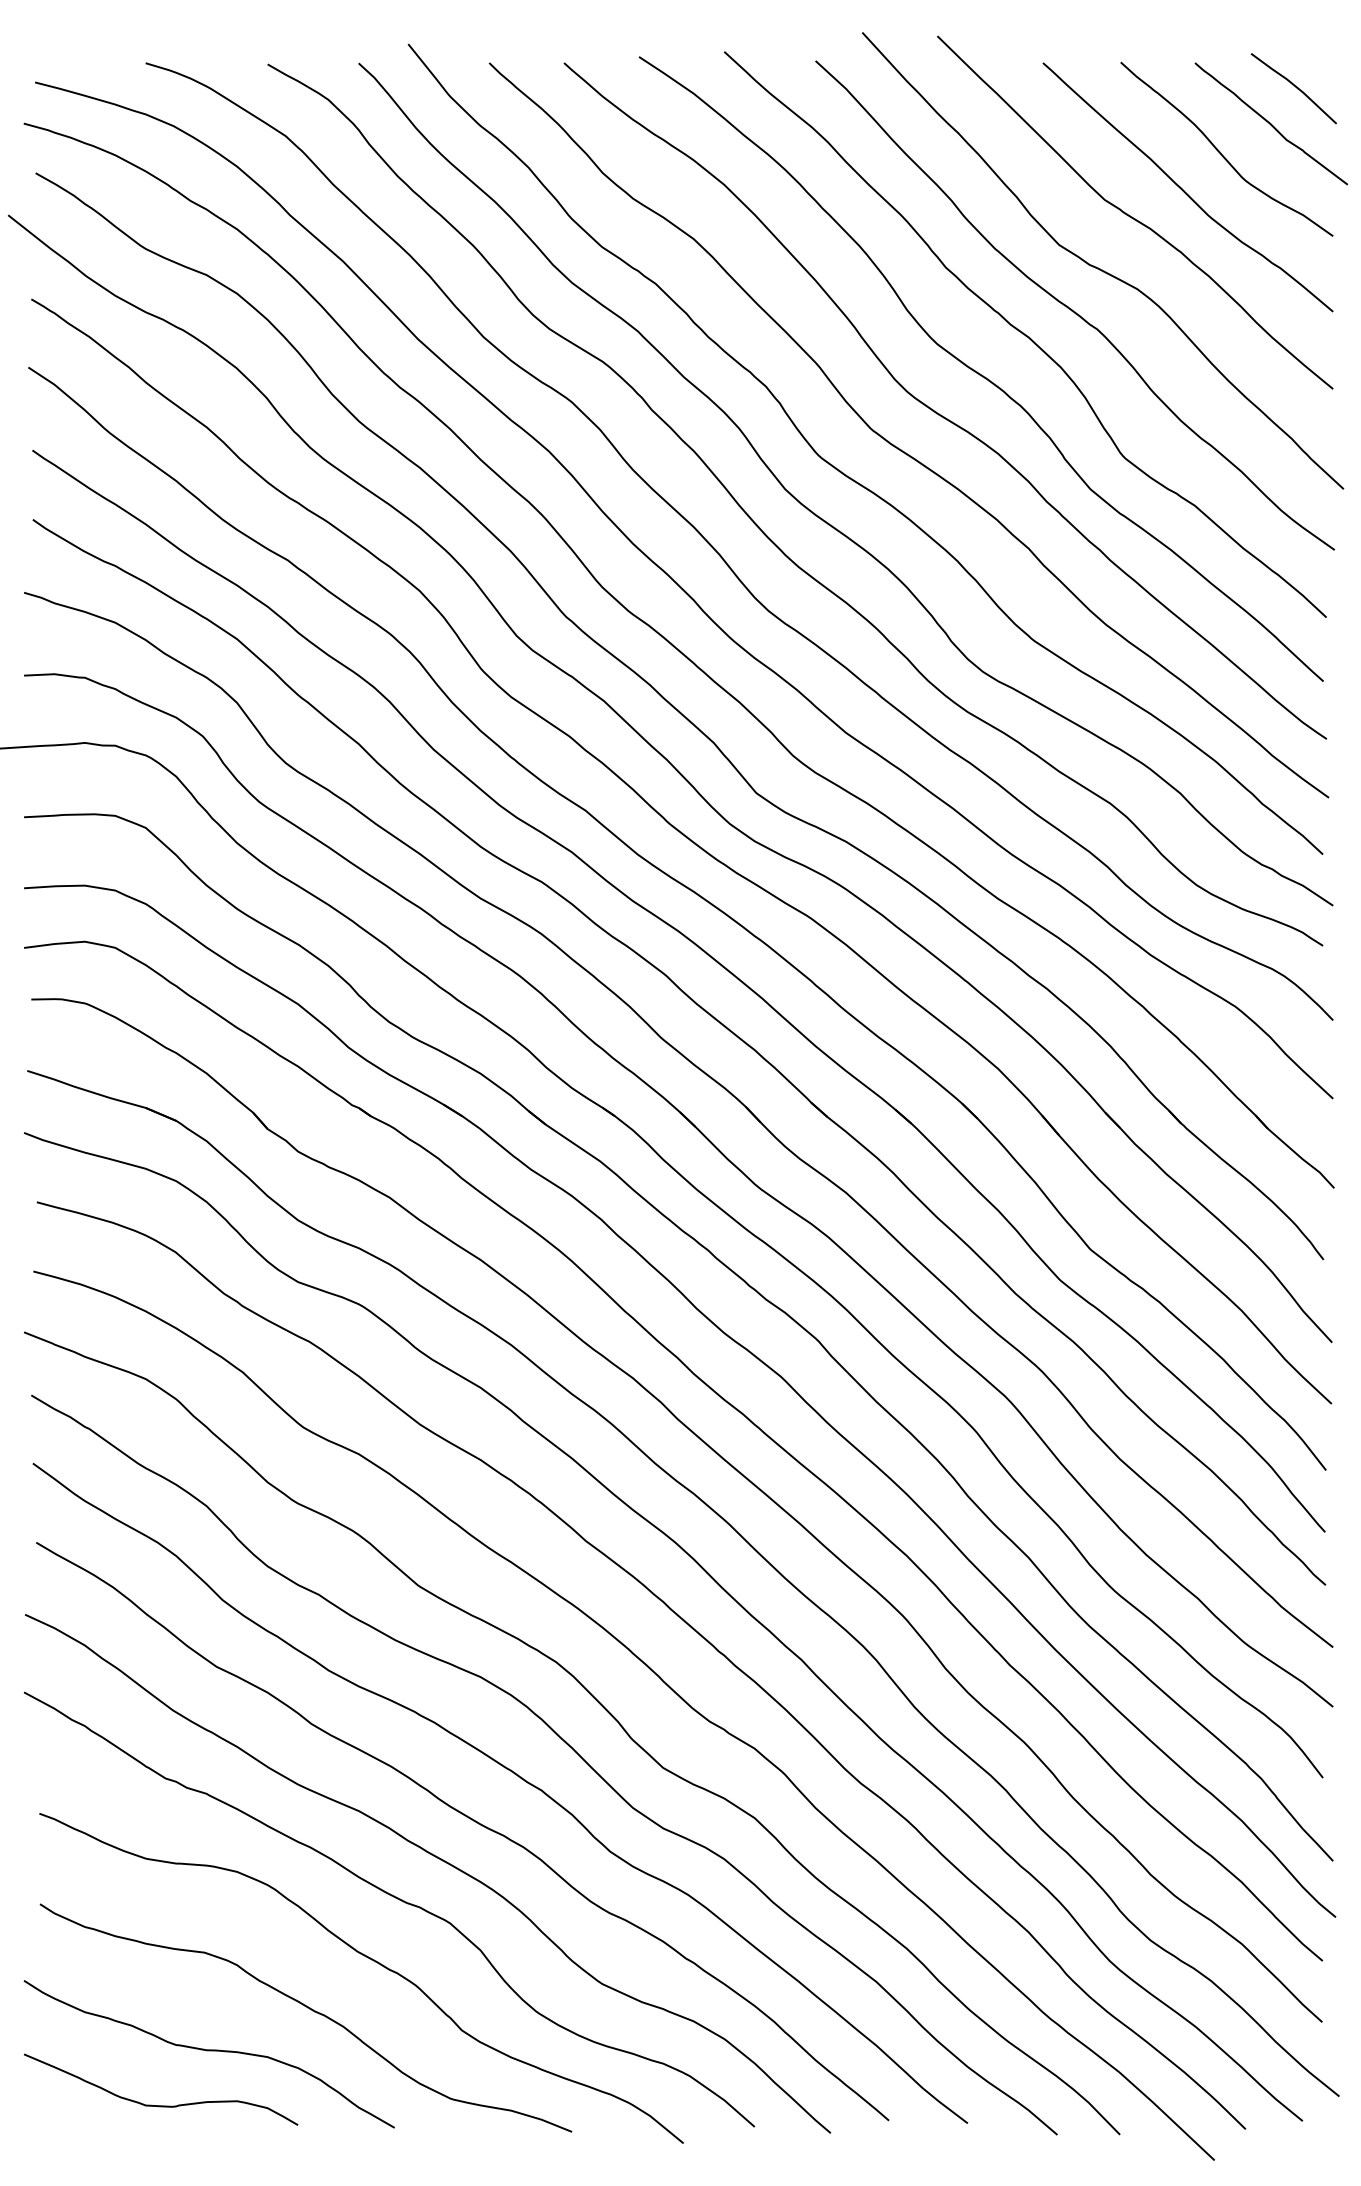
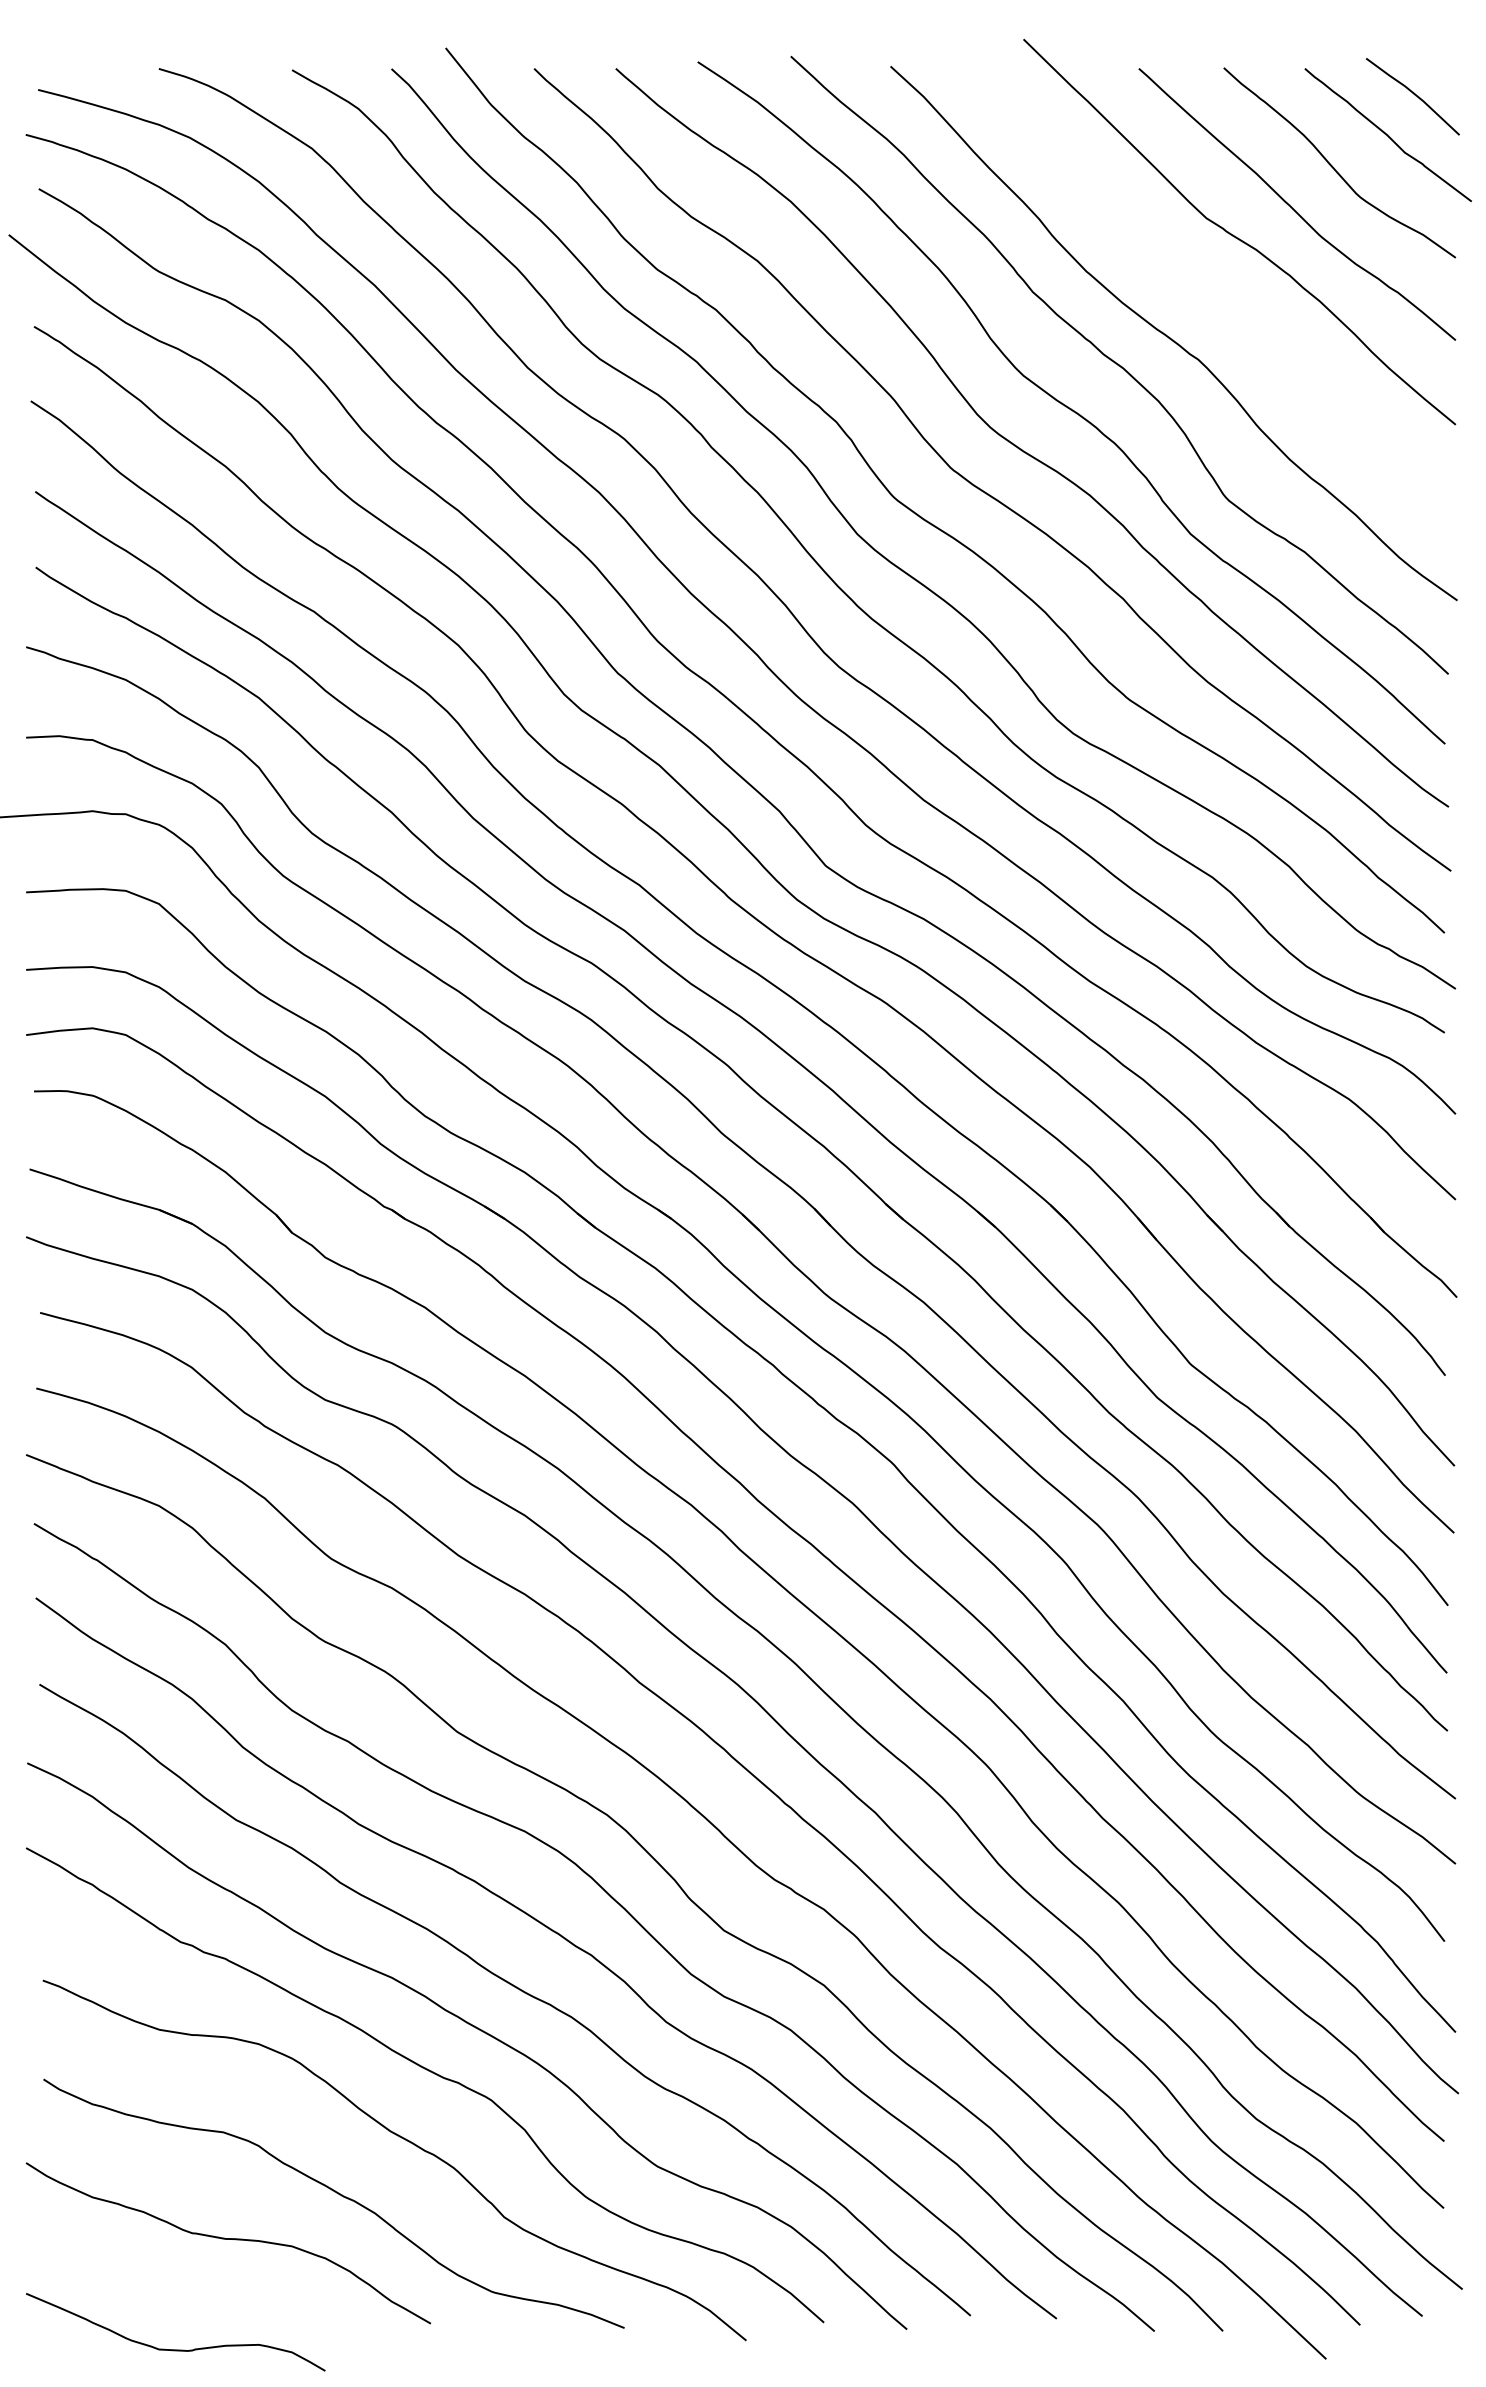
curve: (1100, 268) -> (1201, 293), removed
curve: (161, 2105) -> (176, 2349), moved

